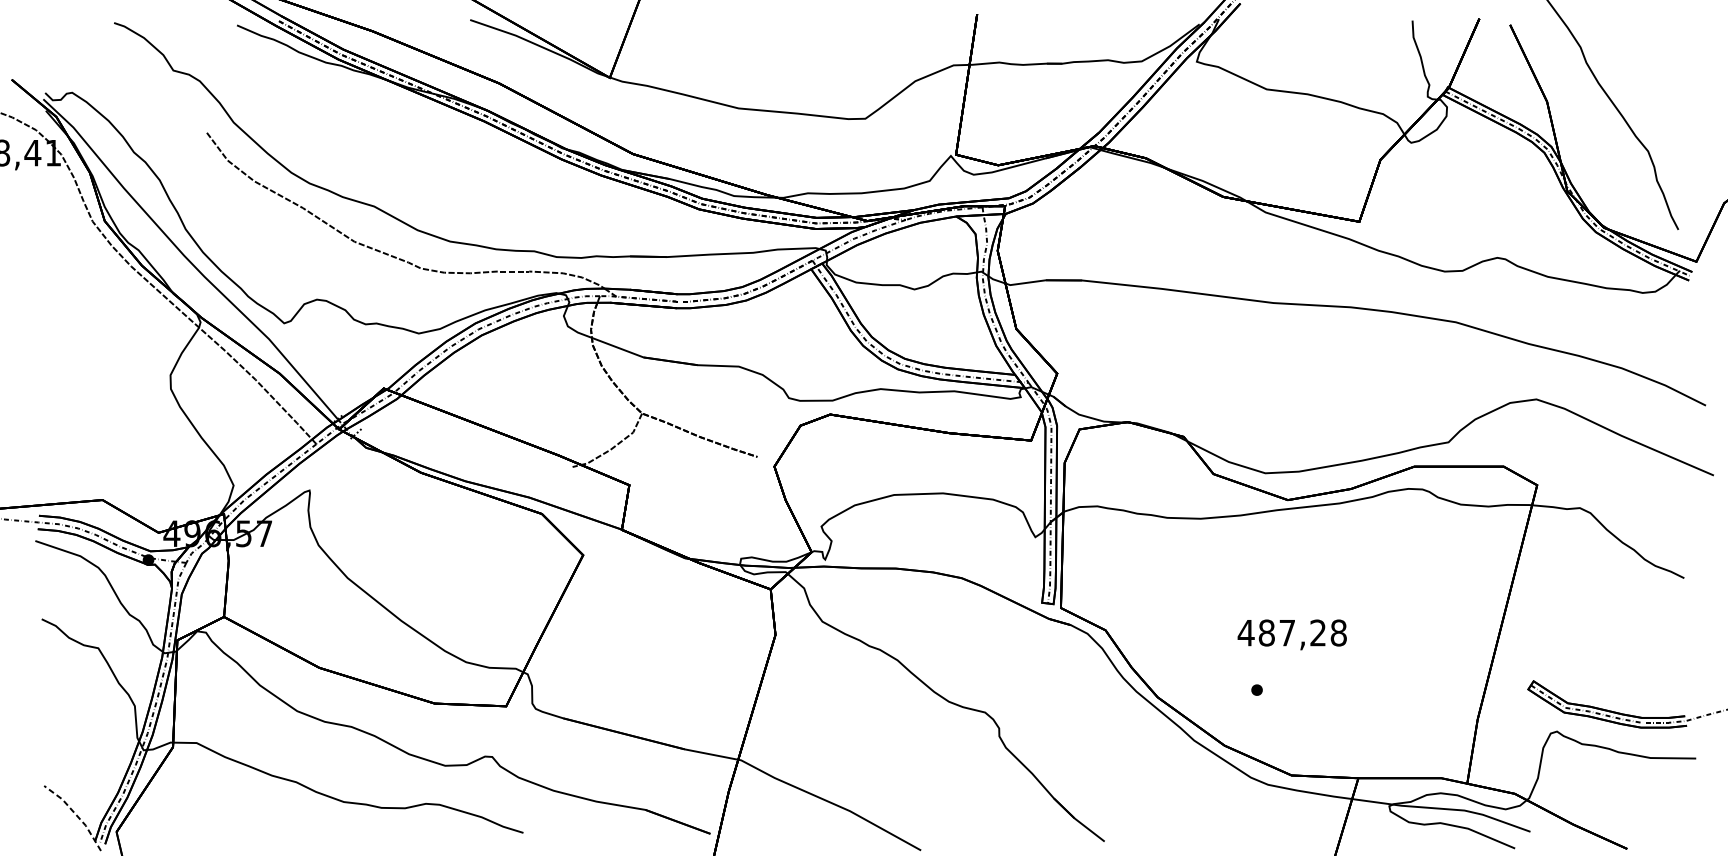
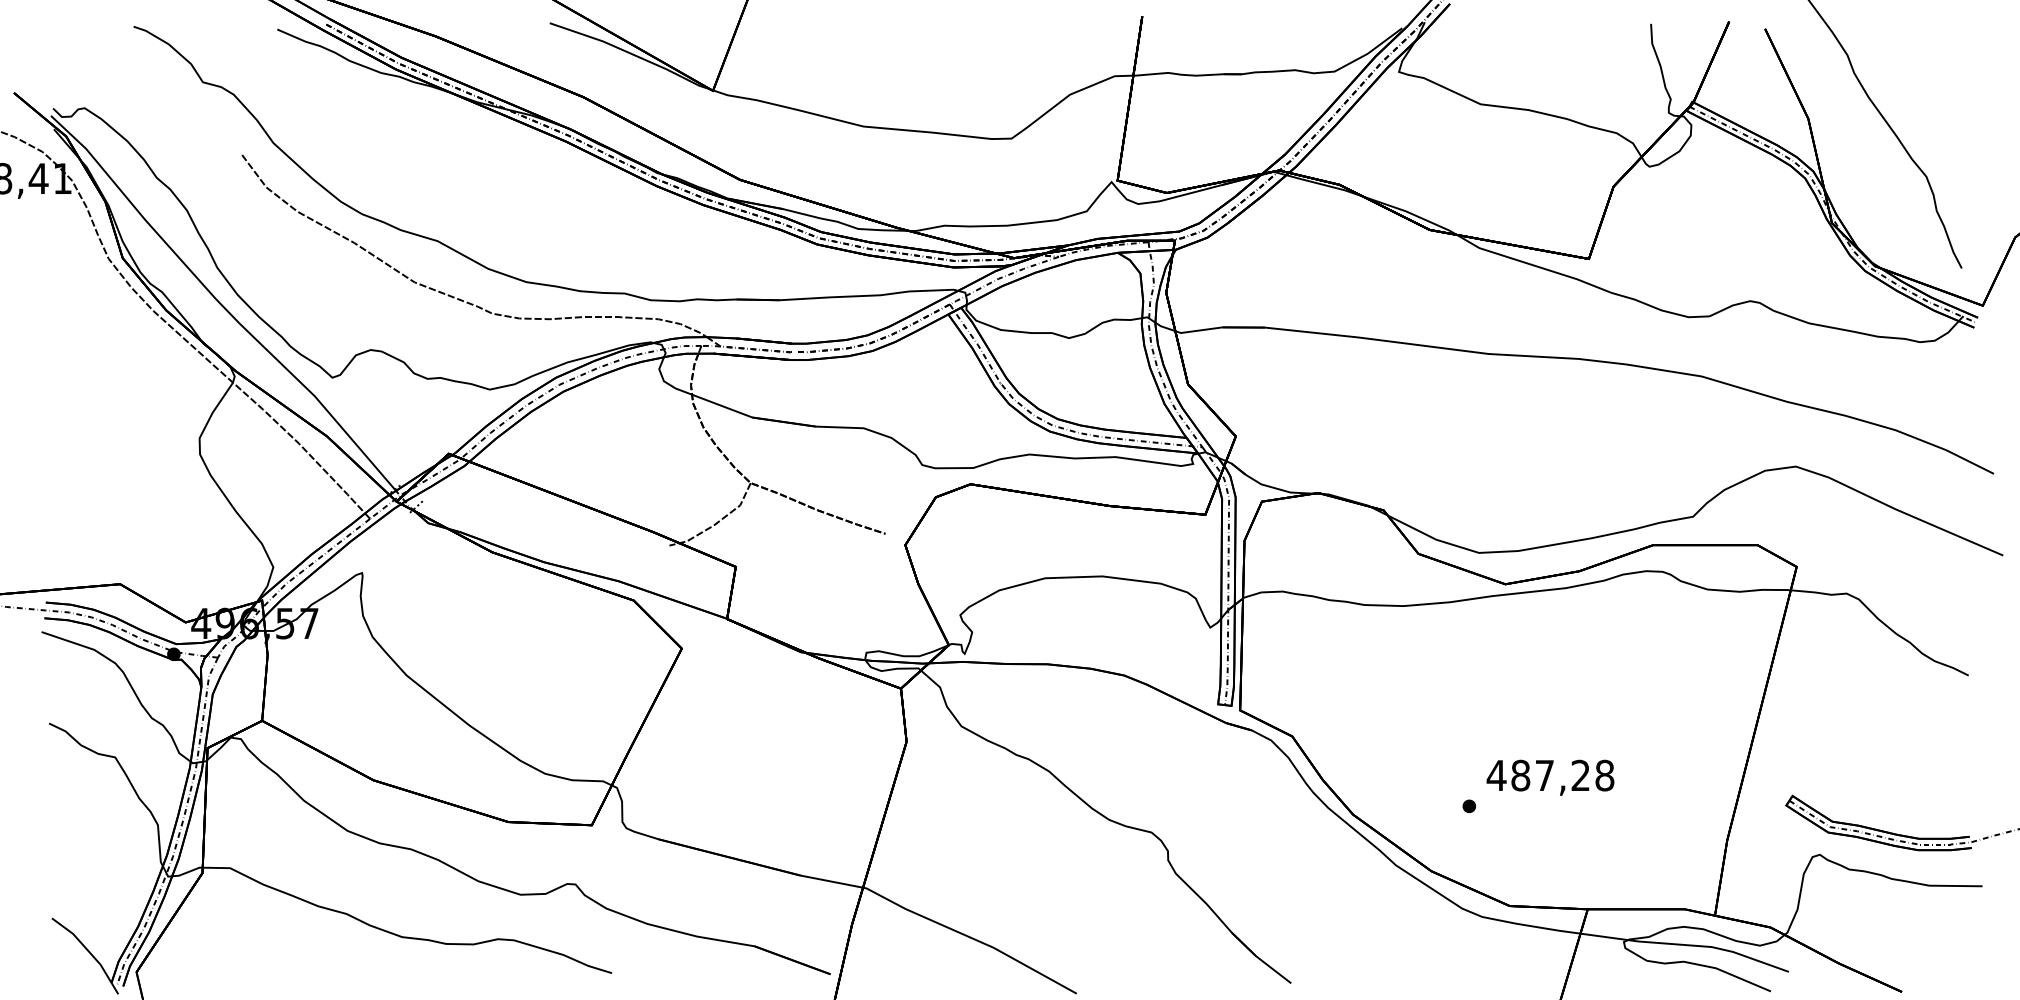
text: (1292, 634) -> (1550, 777), moved
line: (76, 815) -> (89, 952), dashed -> solid

